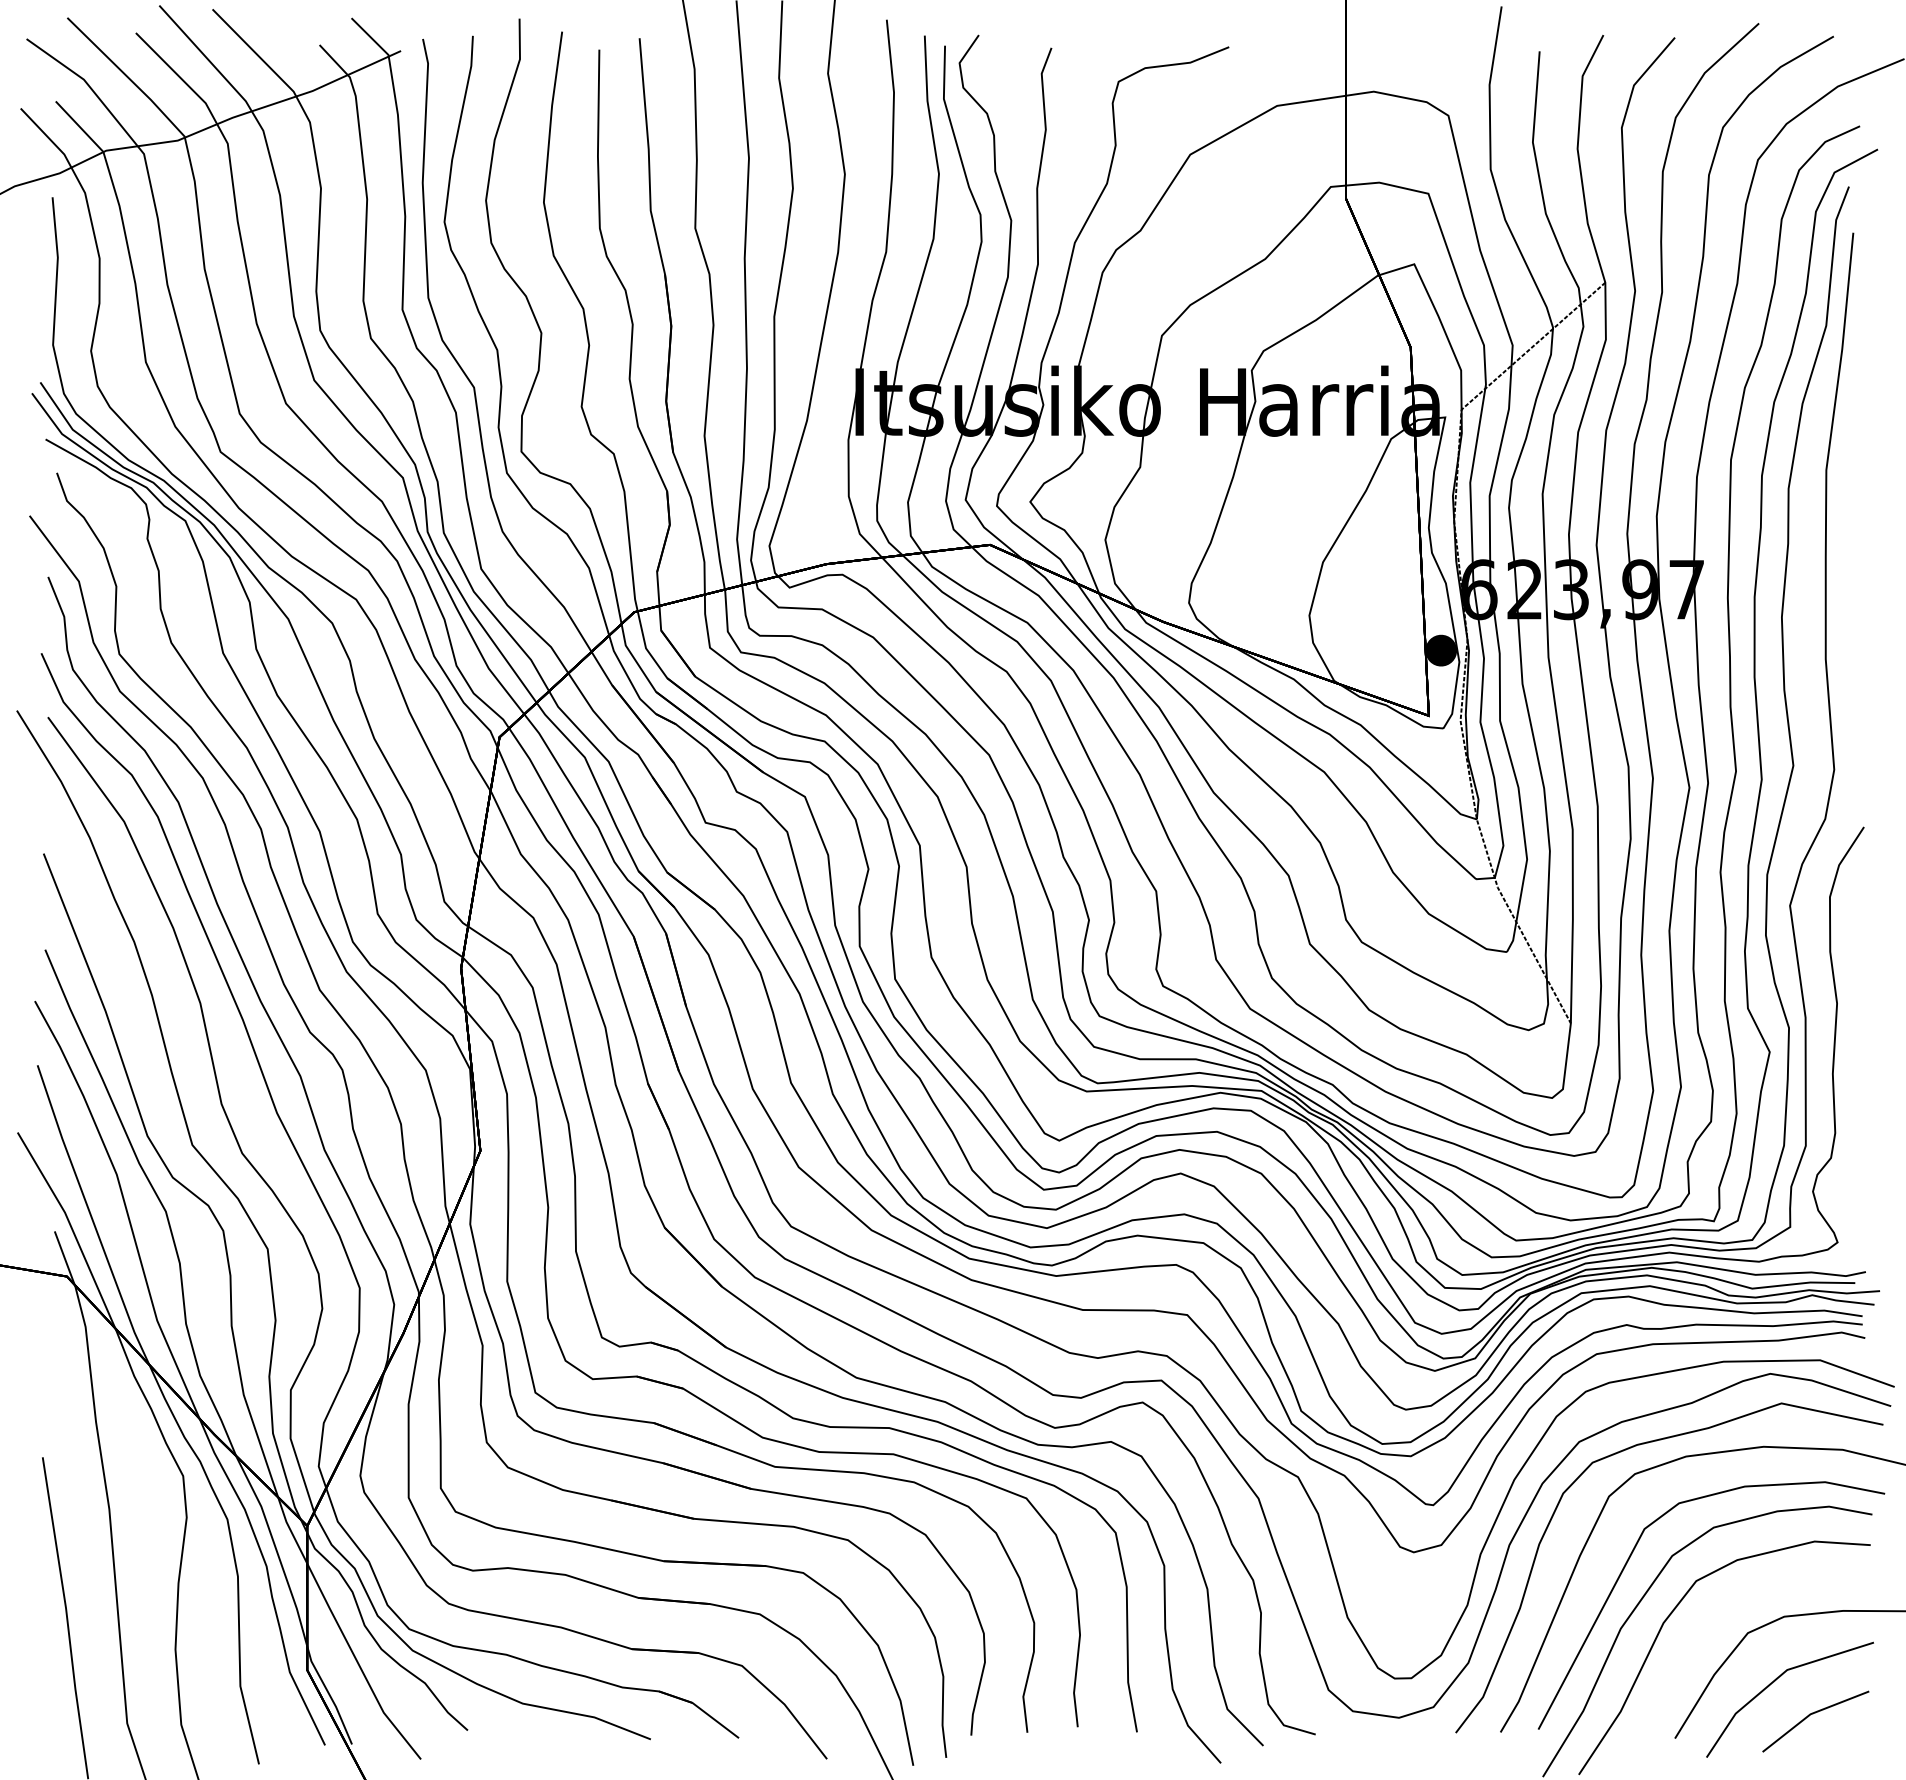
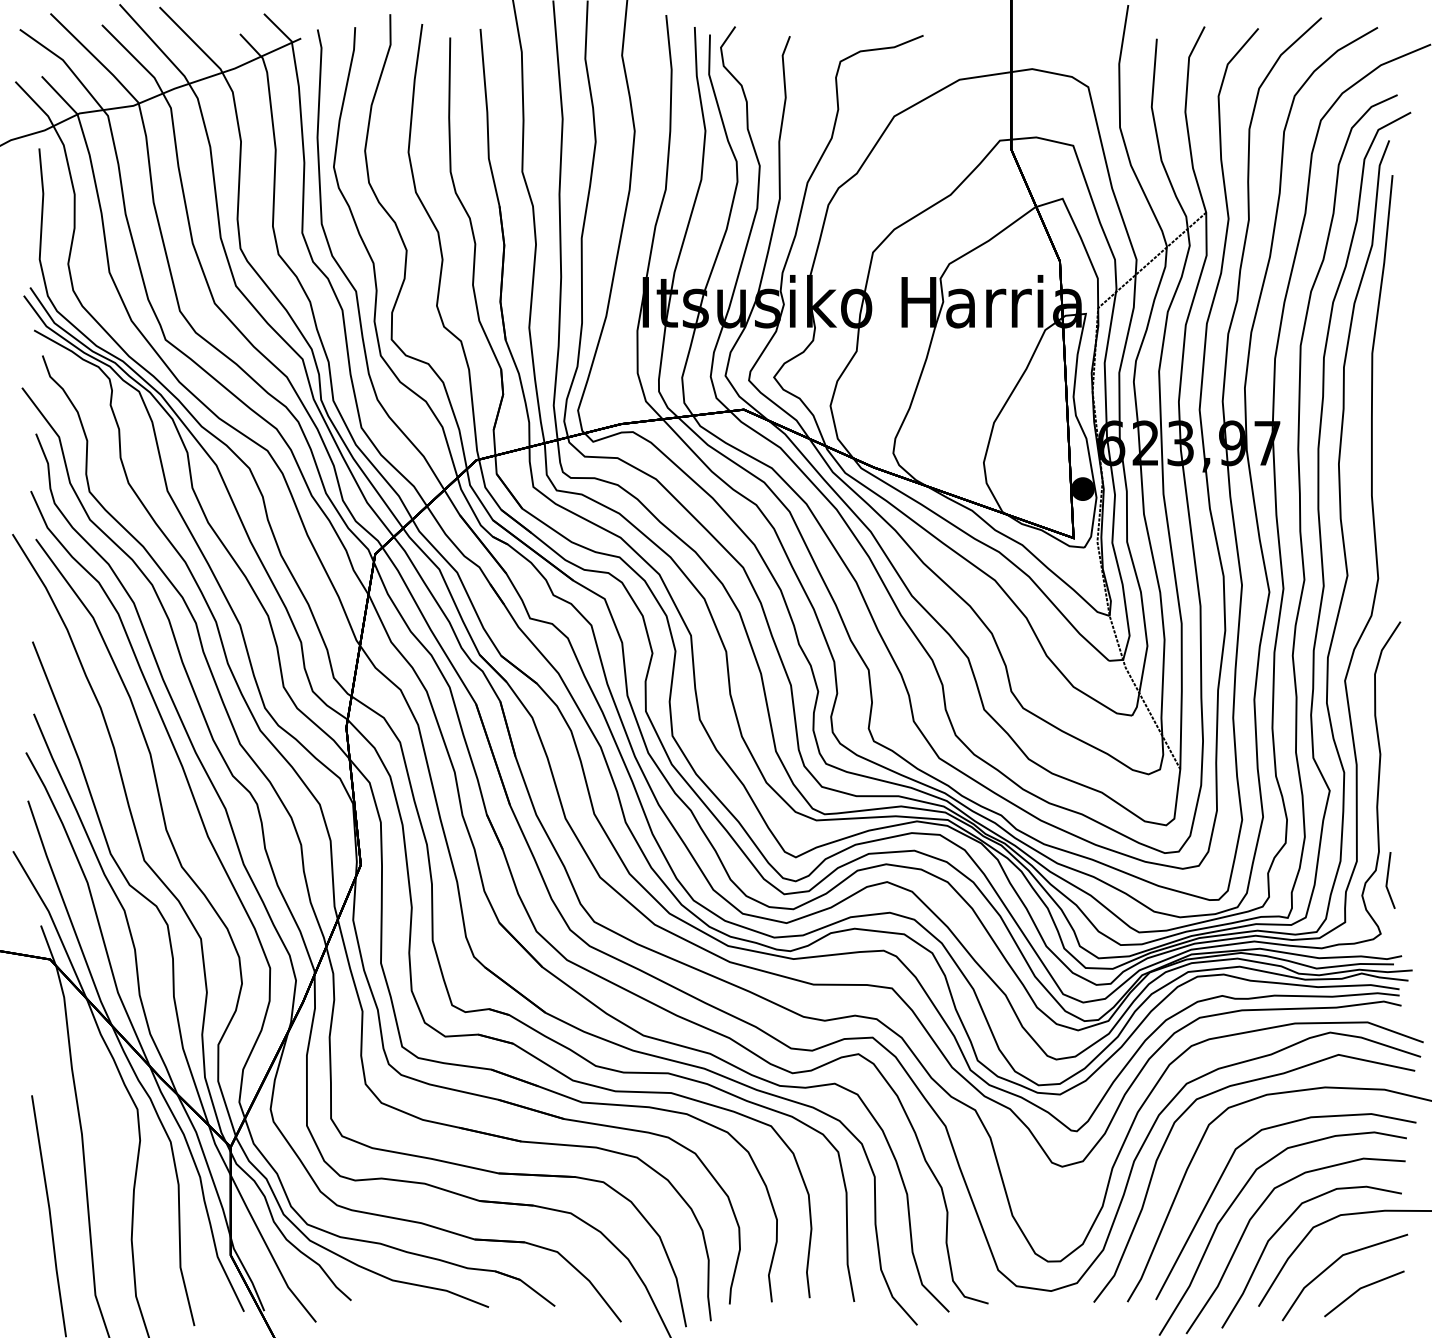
line: (1847, 1170) -> (1388, 879), added
curve: (1701, 1638) -> (1278, 1231), added

